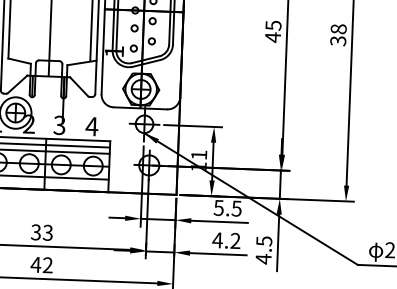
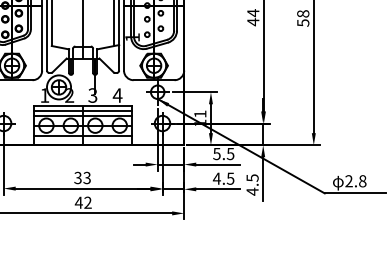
text: (273, 26) -> (253, 13), 45 -> 44
text: (337, 40) -> (302, 22), 38 -> 58
text: (235, 240) -> (230, 178), 4.2 -> 4.5

